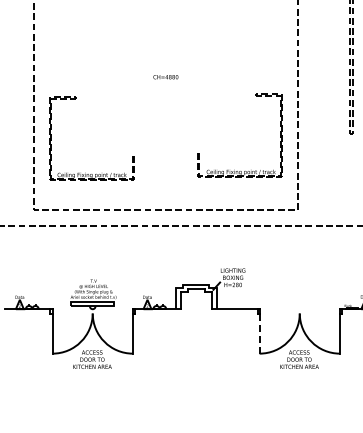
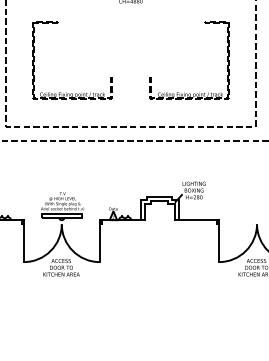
part: (234, 169) -> (184, 92), moved
part: (85, 172) -> (66, 92), moved
line: (259, 334) -> (219, 244), dashed -> solid

